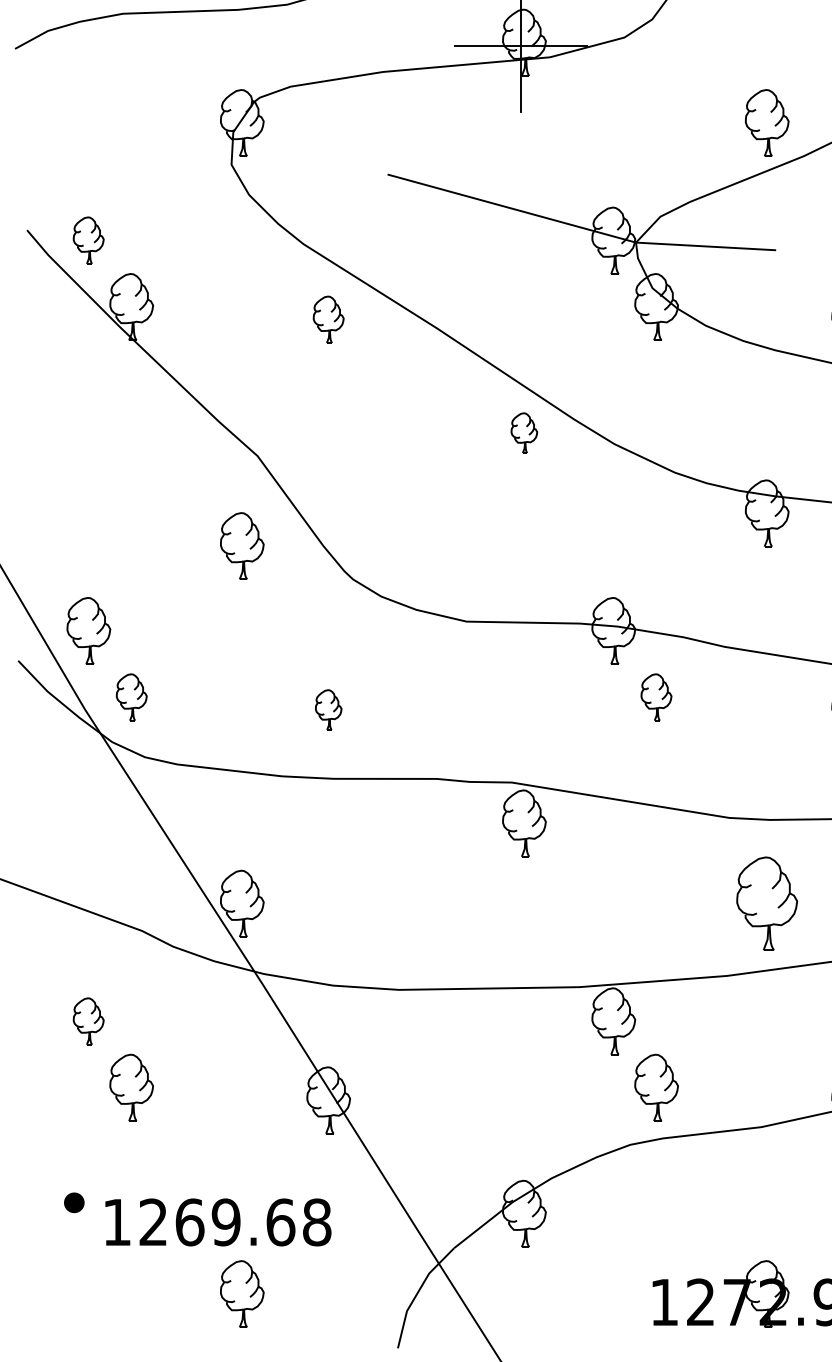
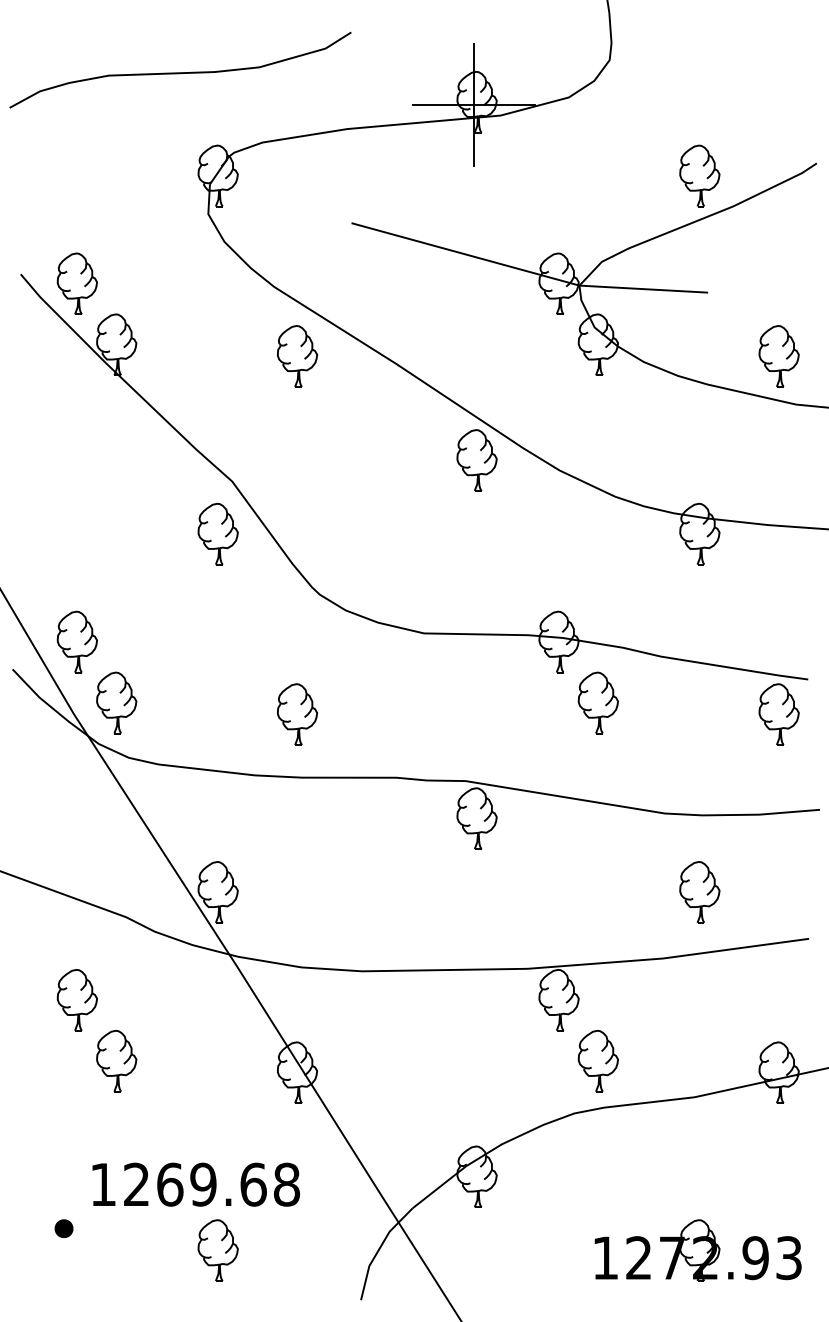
part: (87, 240) -> (76, 283), size x1.43
part: (328, 319) -> (297, 356), size x1.43
part: (523, 433) -> (476, 460), size x1.67
part: (241, 545) -> (217, 533), moved
part: (131, 696) -> (116, 702), size x1.43
part: (655, 696) -> (597, 702), size x1.43
part: (328, 709) -> (297, 714), size x1.67
part: (766, 903) -> (699, 892), size x0.71
part: (87, 1021) -> (76, 1000), size x1.43
part: (73, 1202) -> (63, 1228), moved

